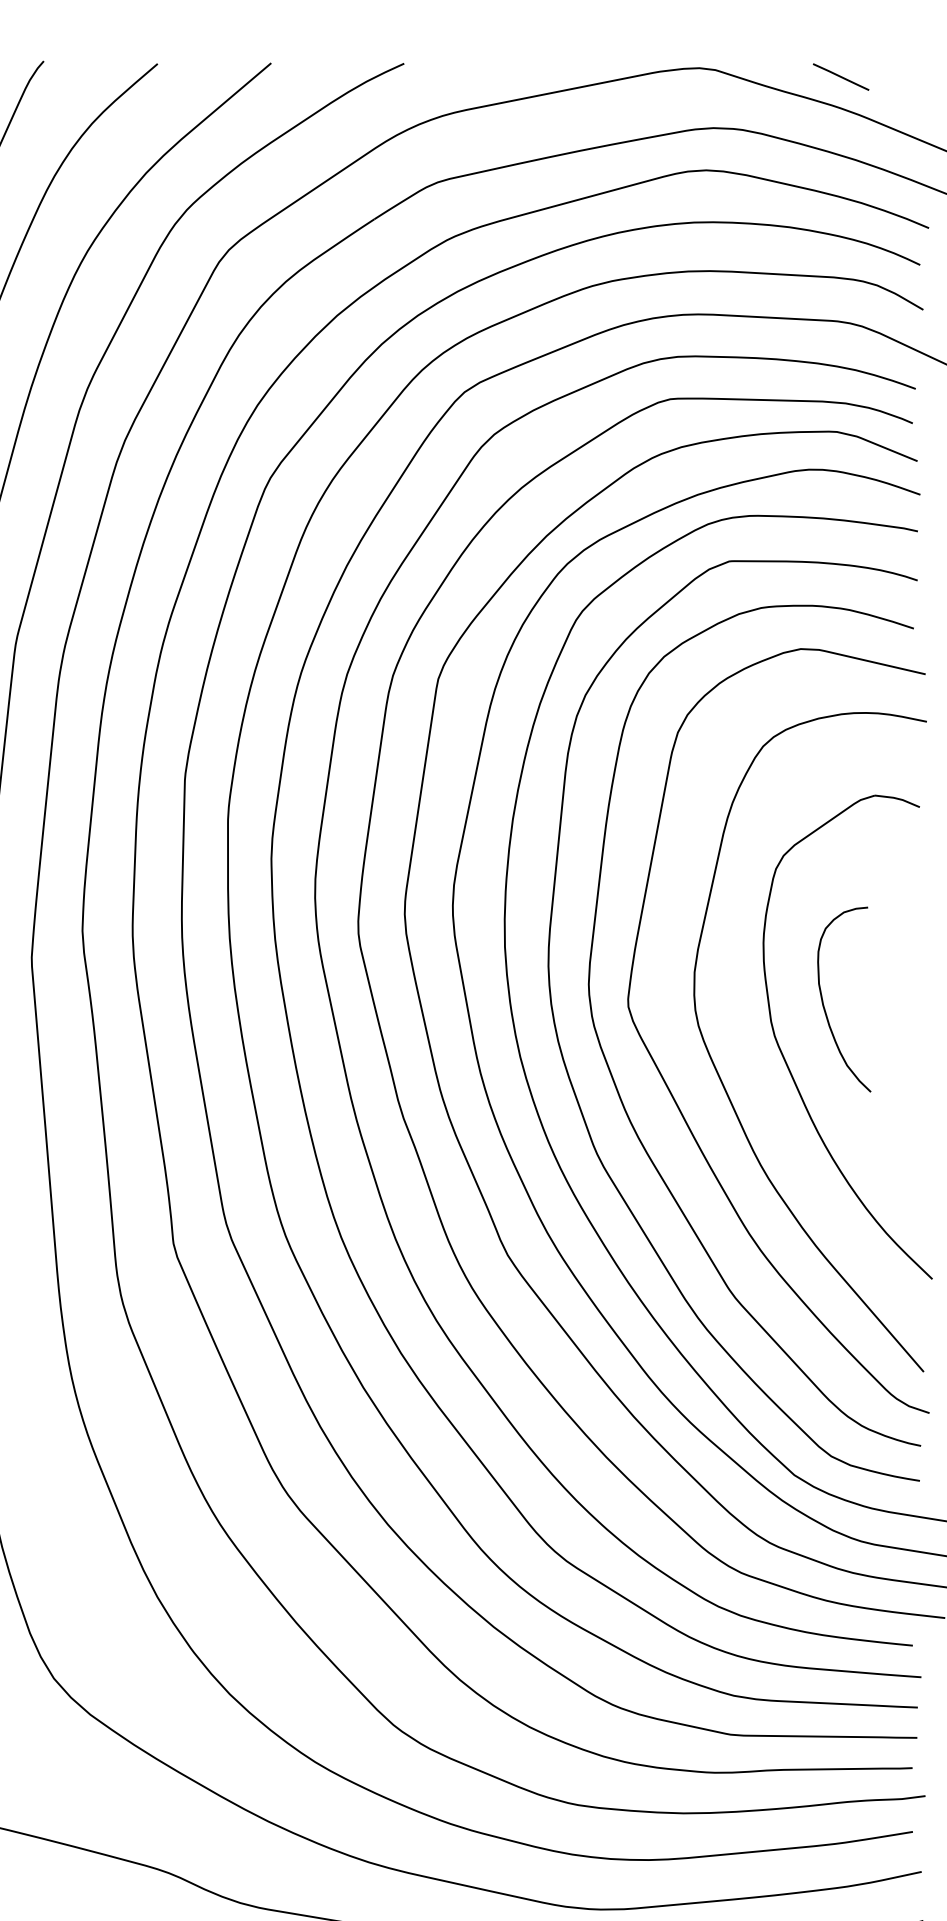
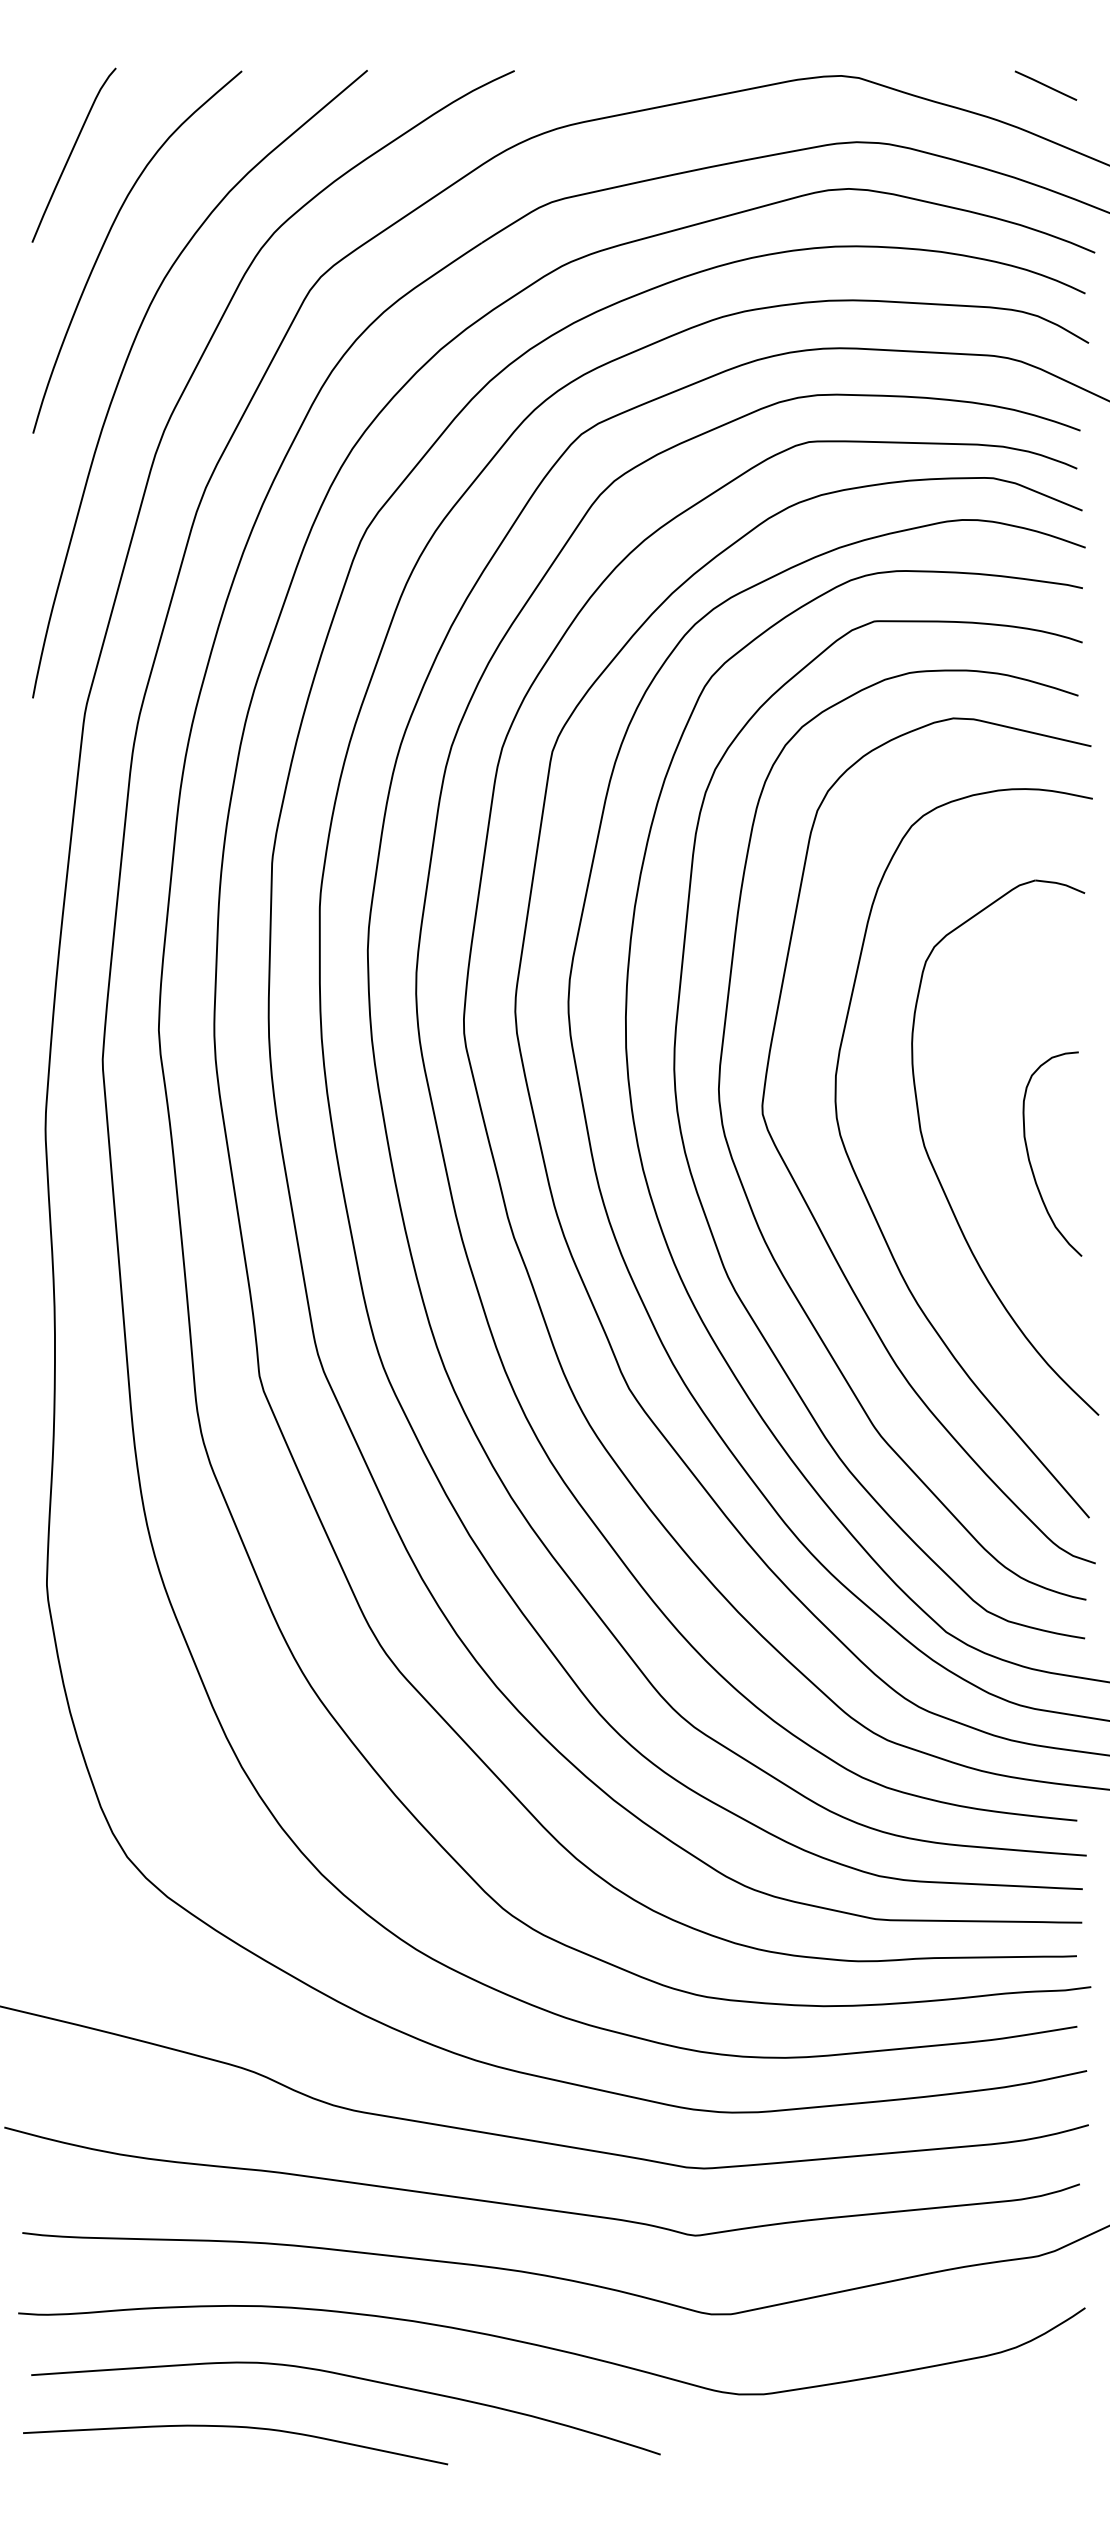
line: (840, 76) -> (1045, 85), moved
curve: (823, 1000) -> (1029, 1155), moved

